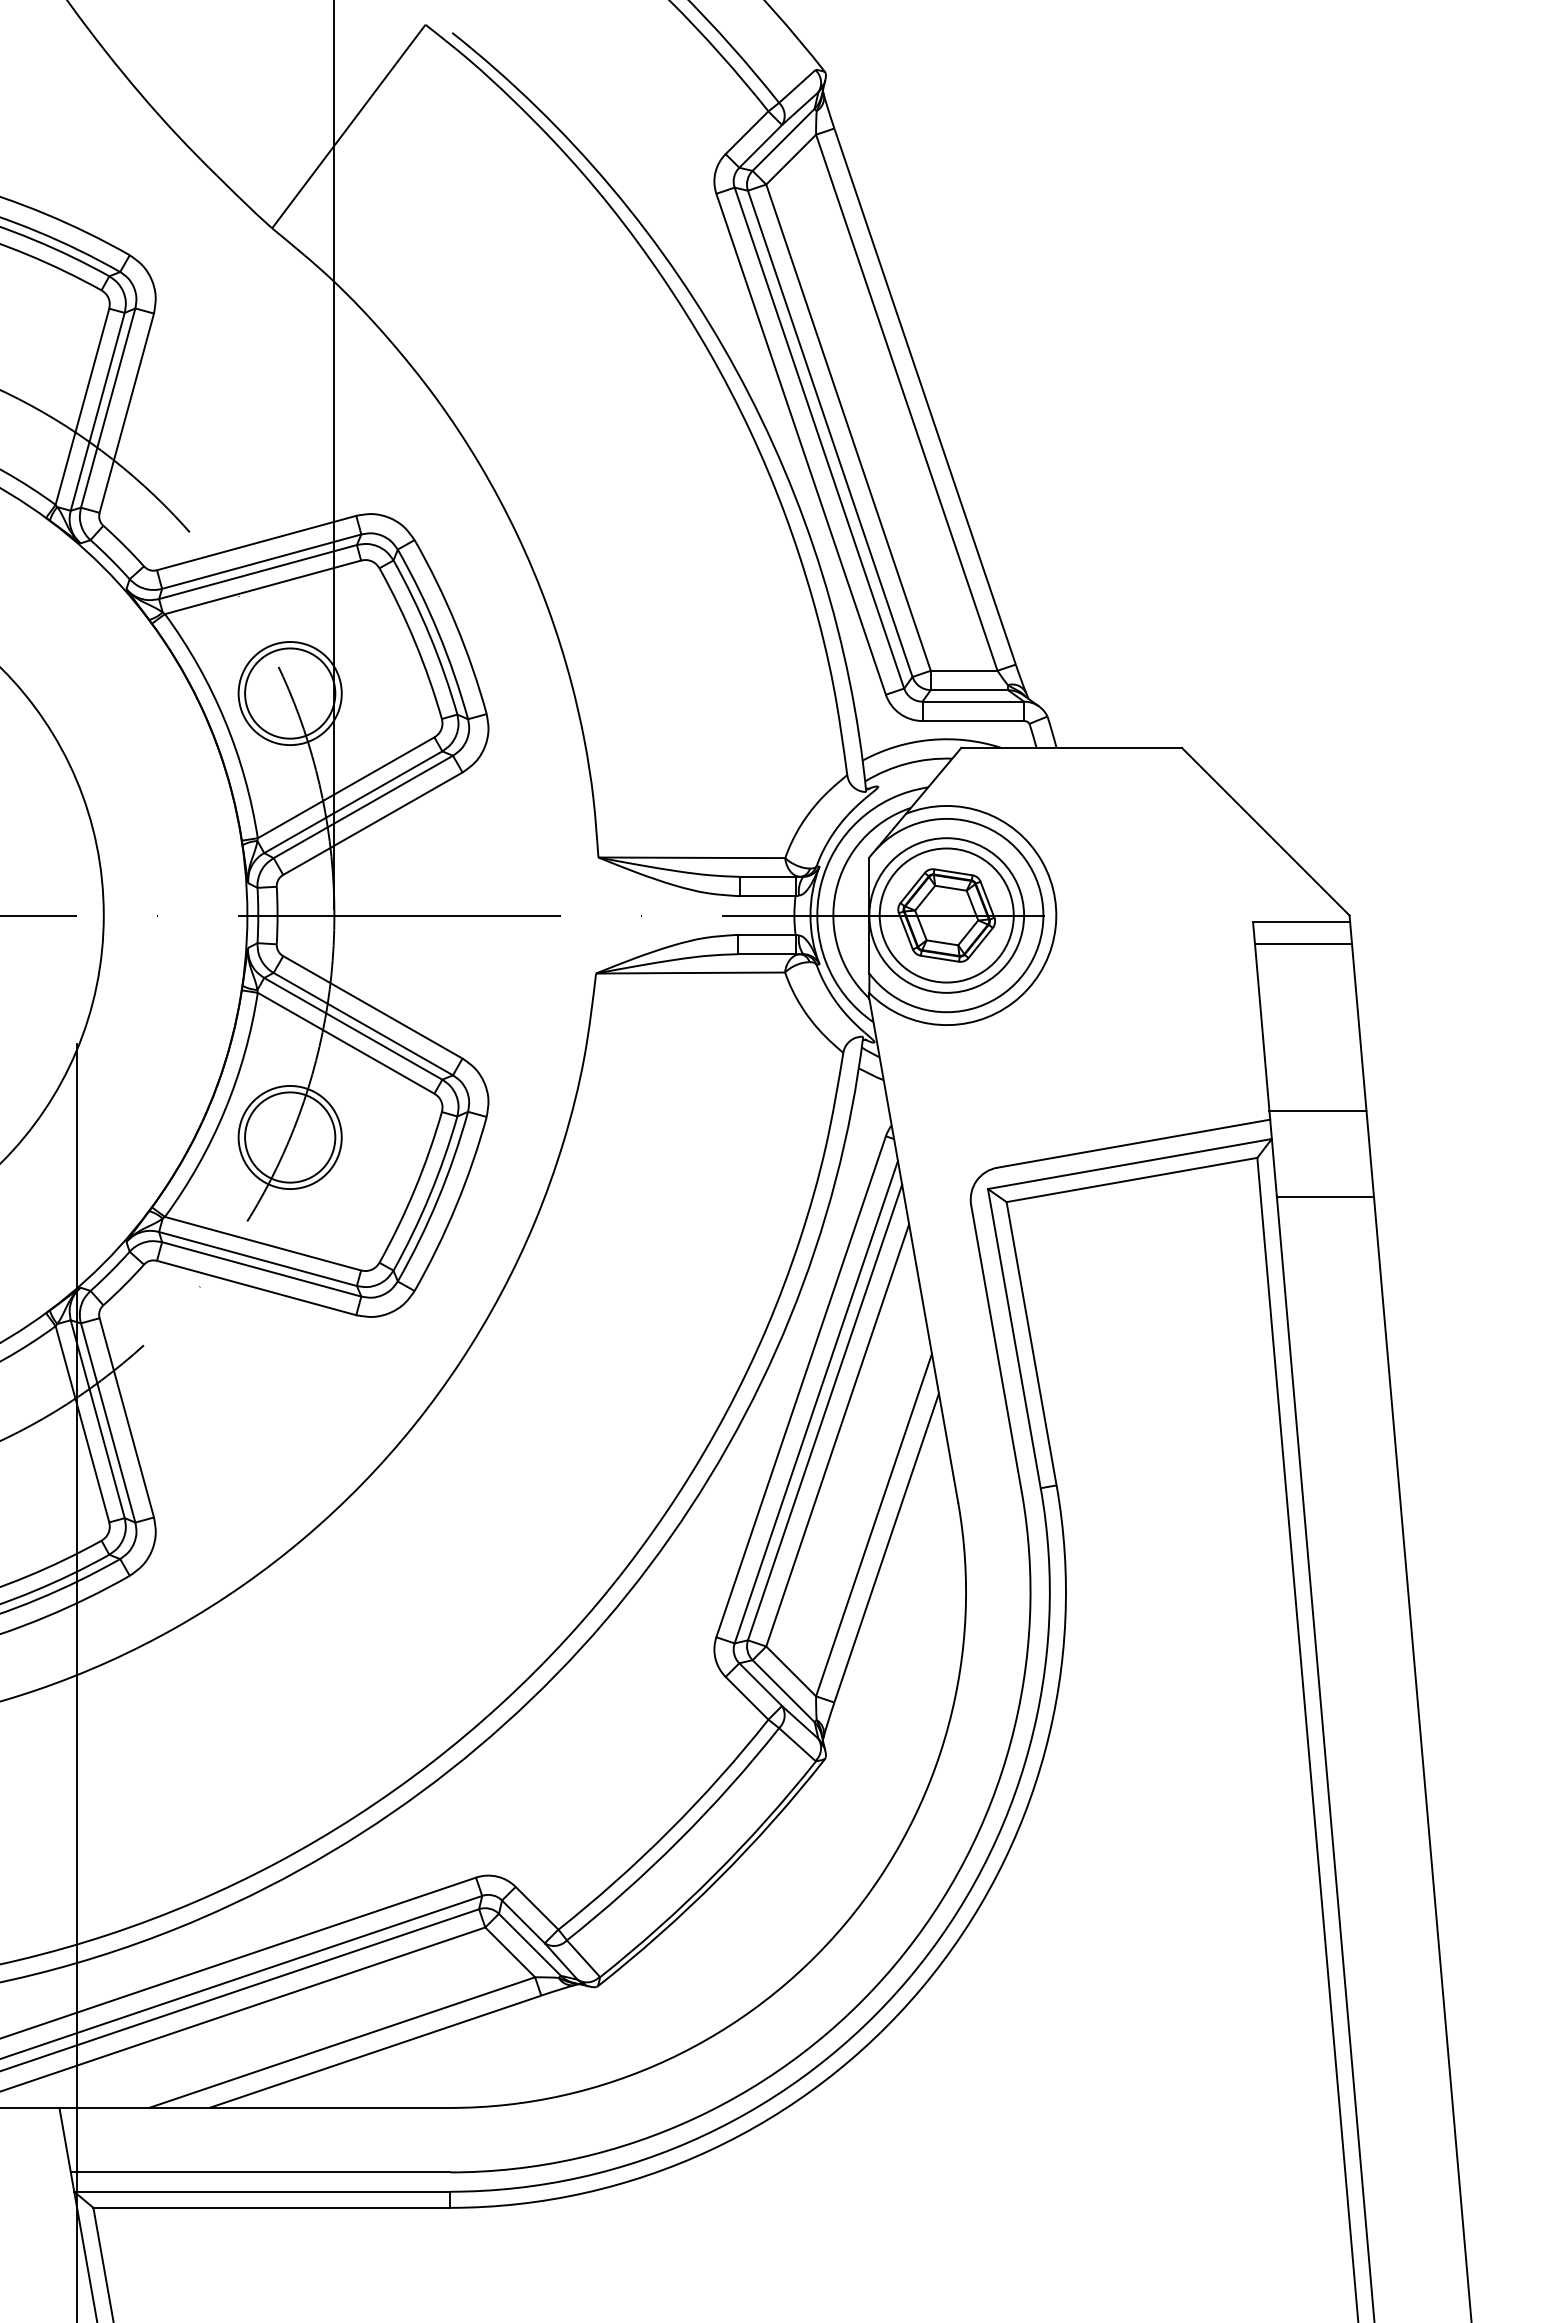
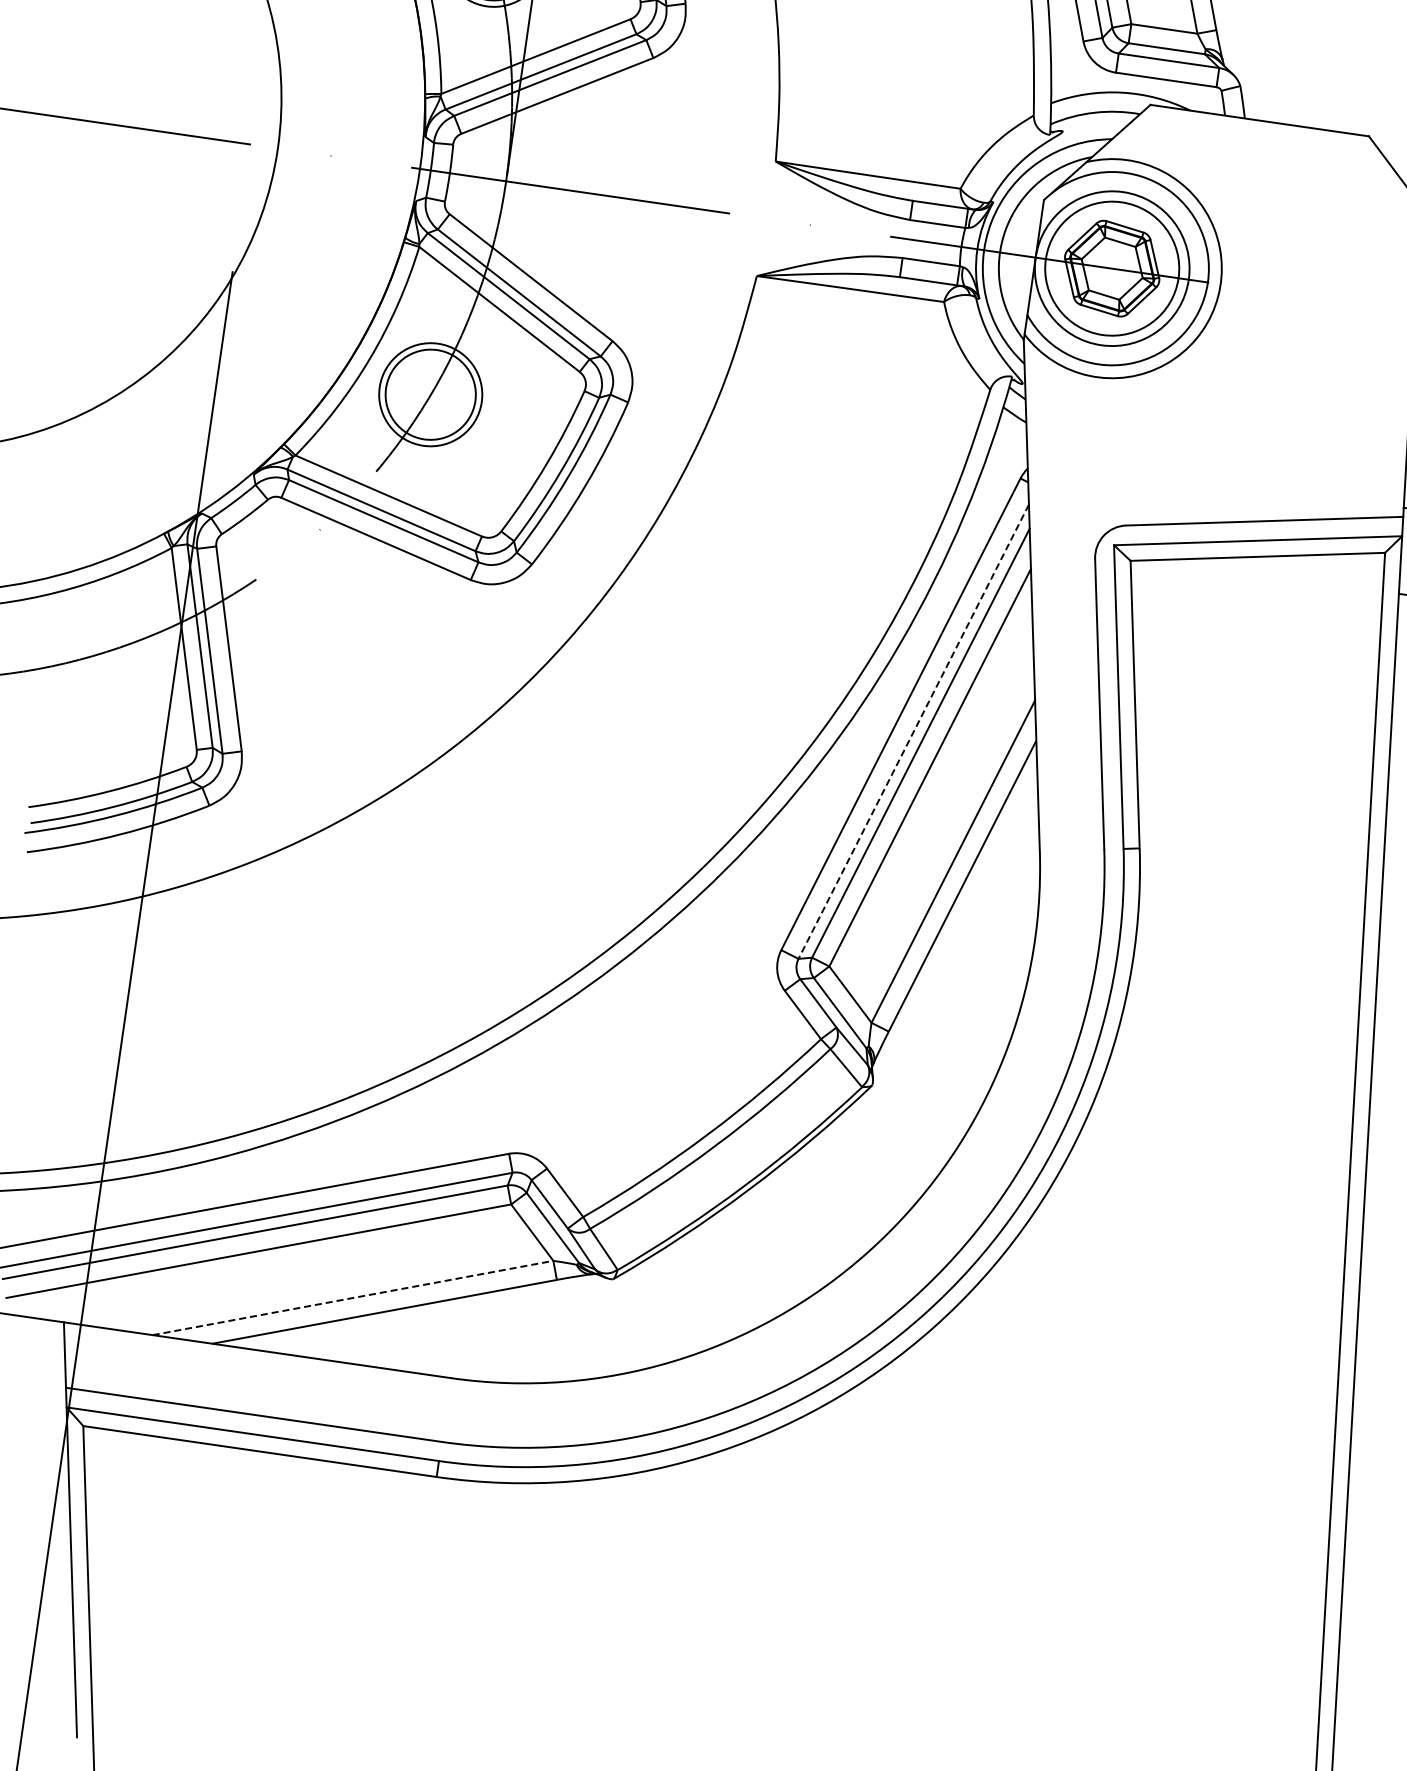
line: (816, 1402) -> (913, 732), solid -> dashed
line: (342, 2042) -> (353, 1297), solid -> dashed

